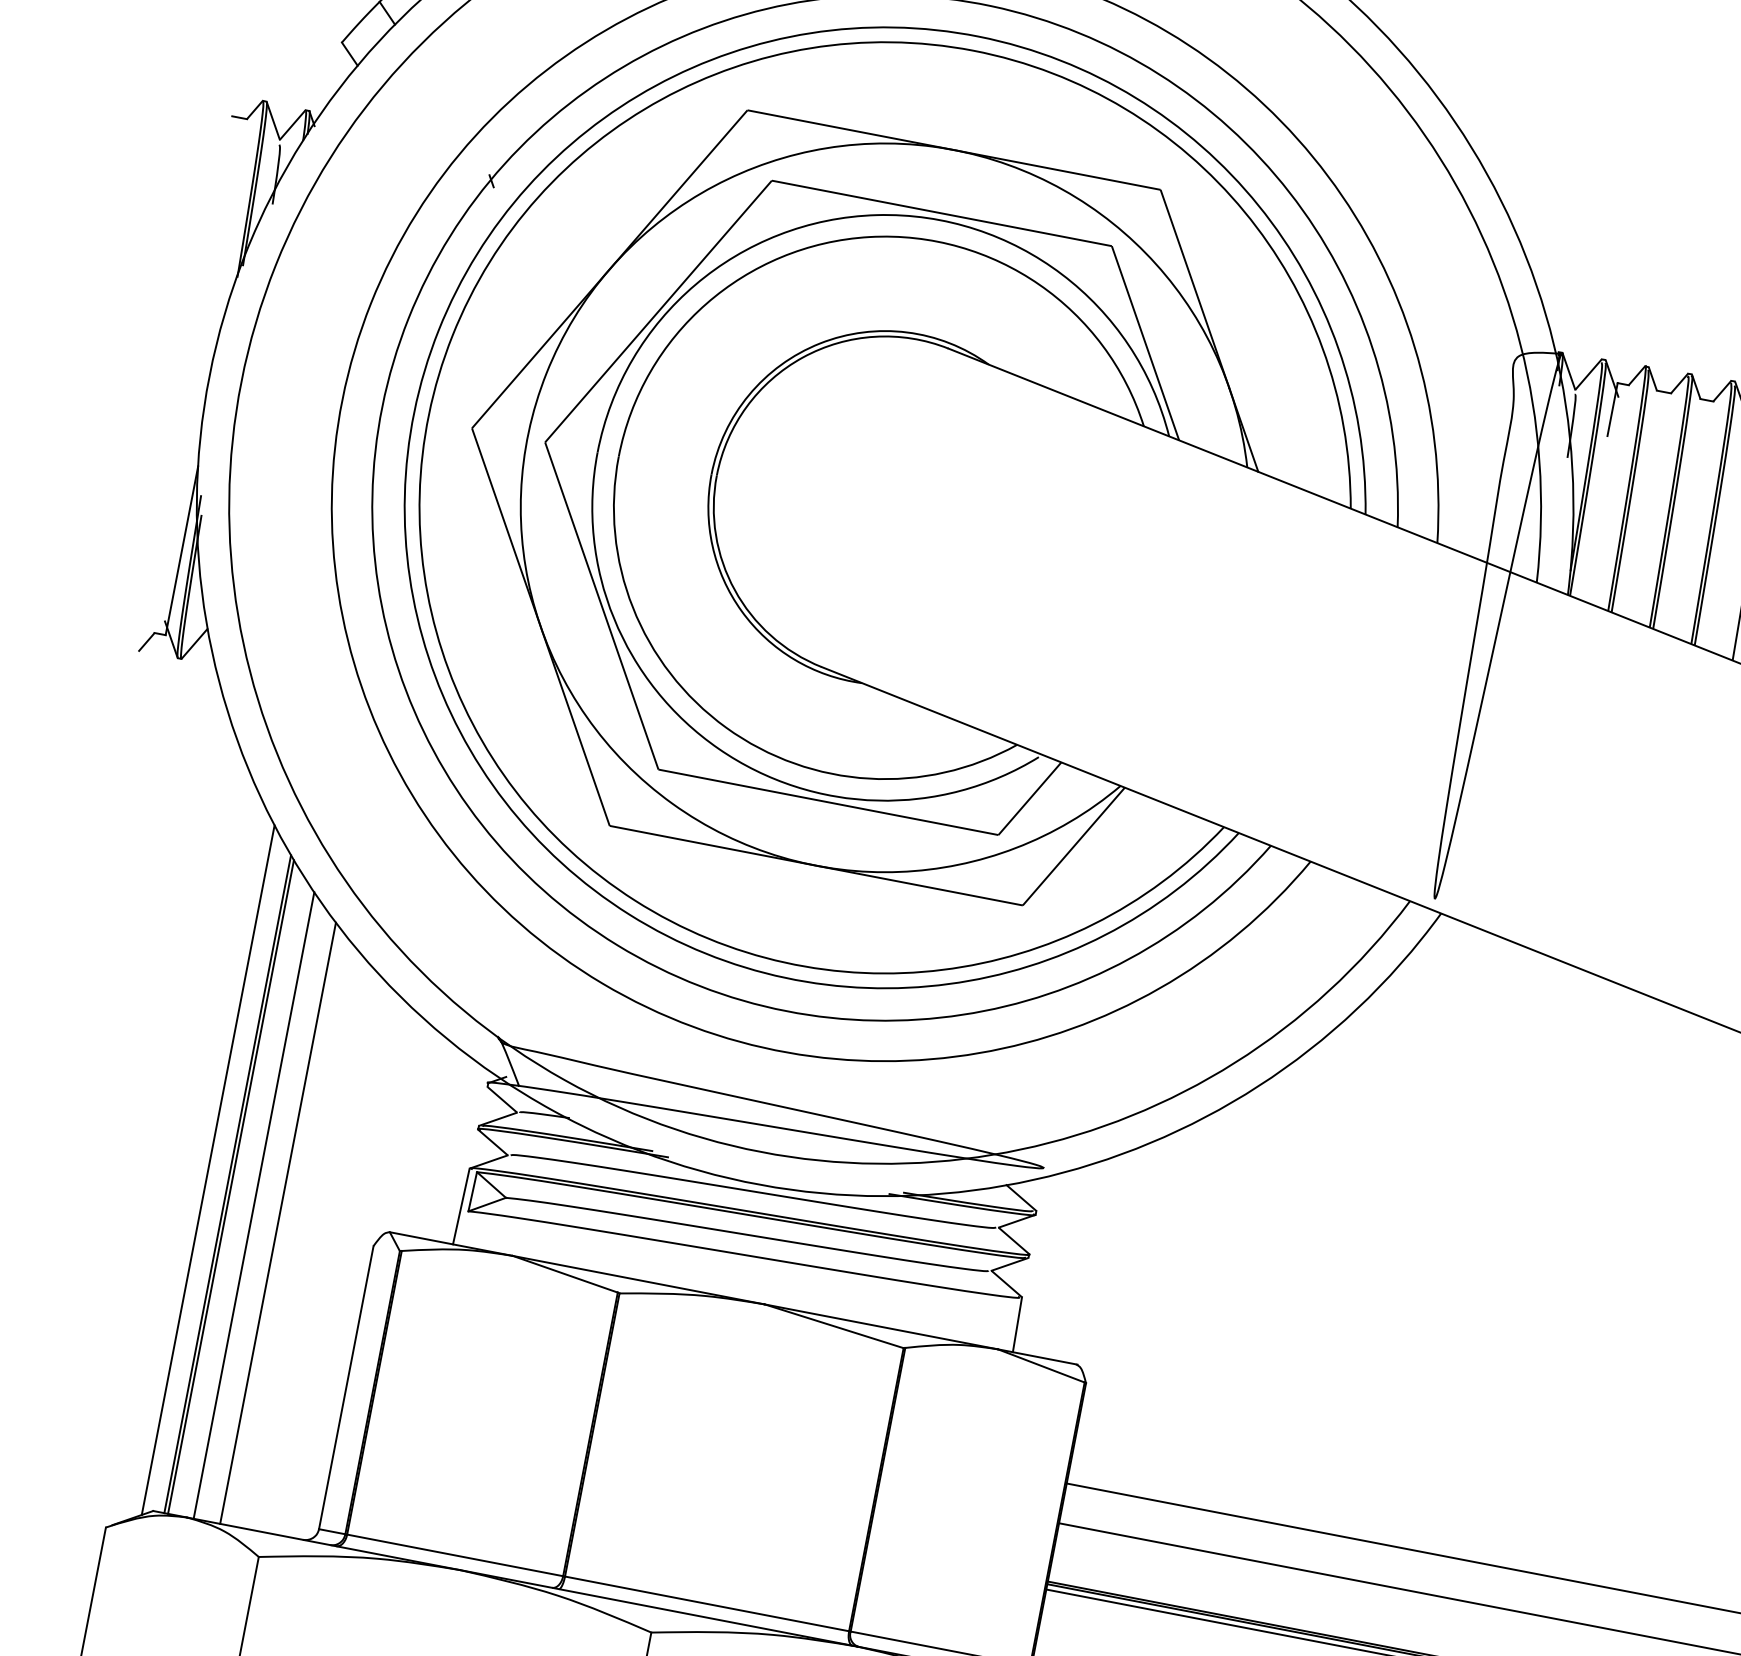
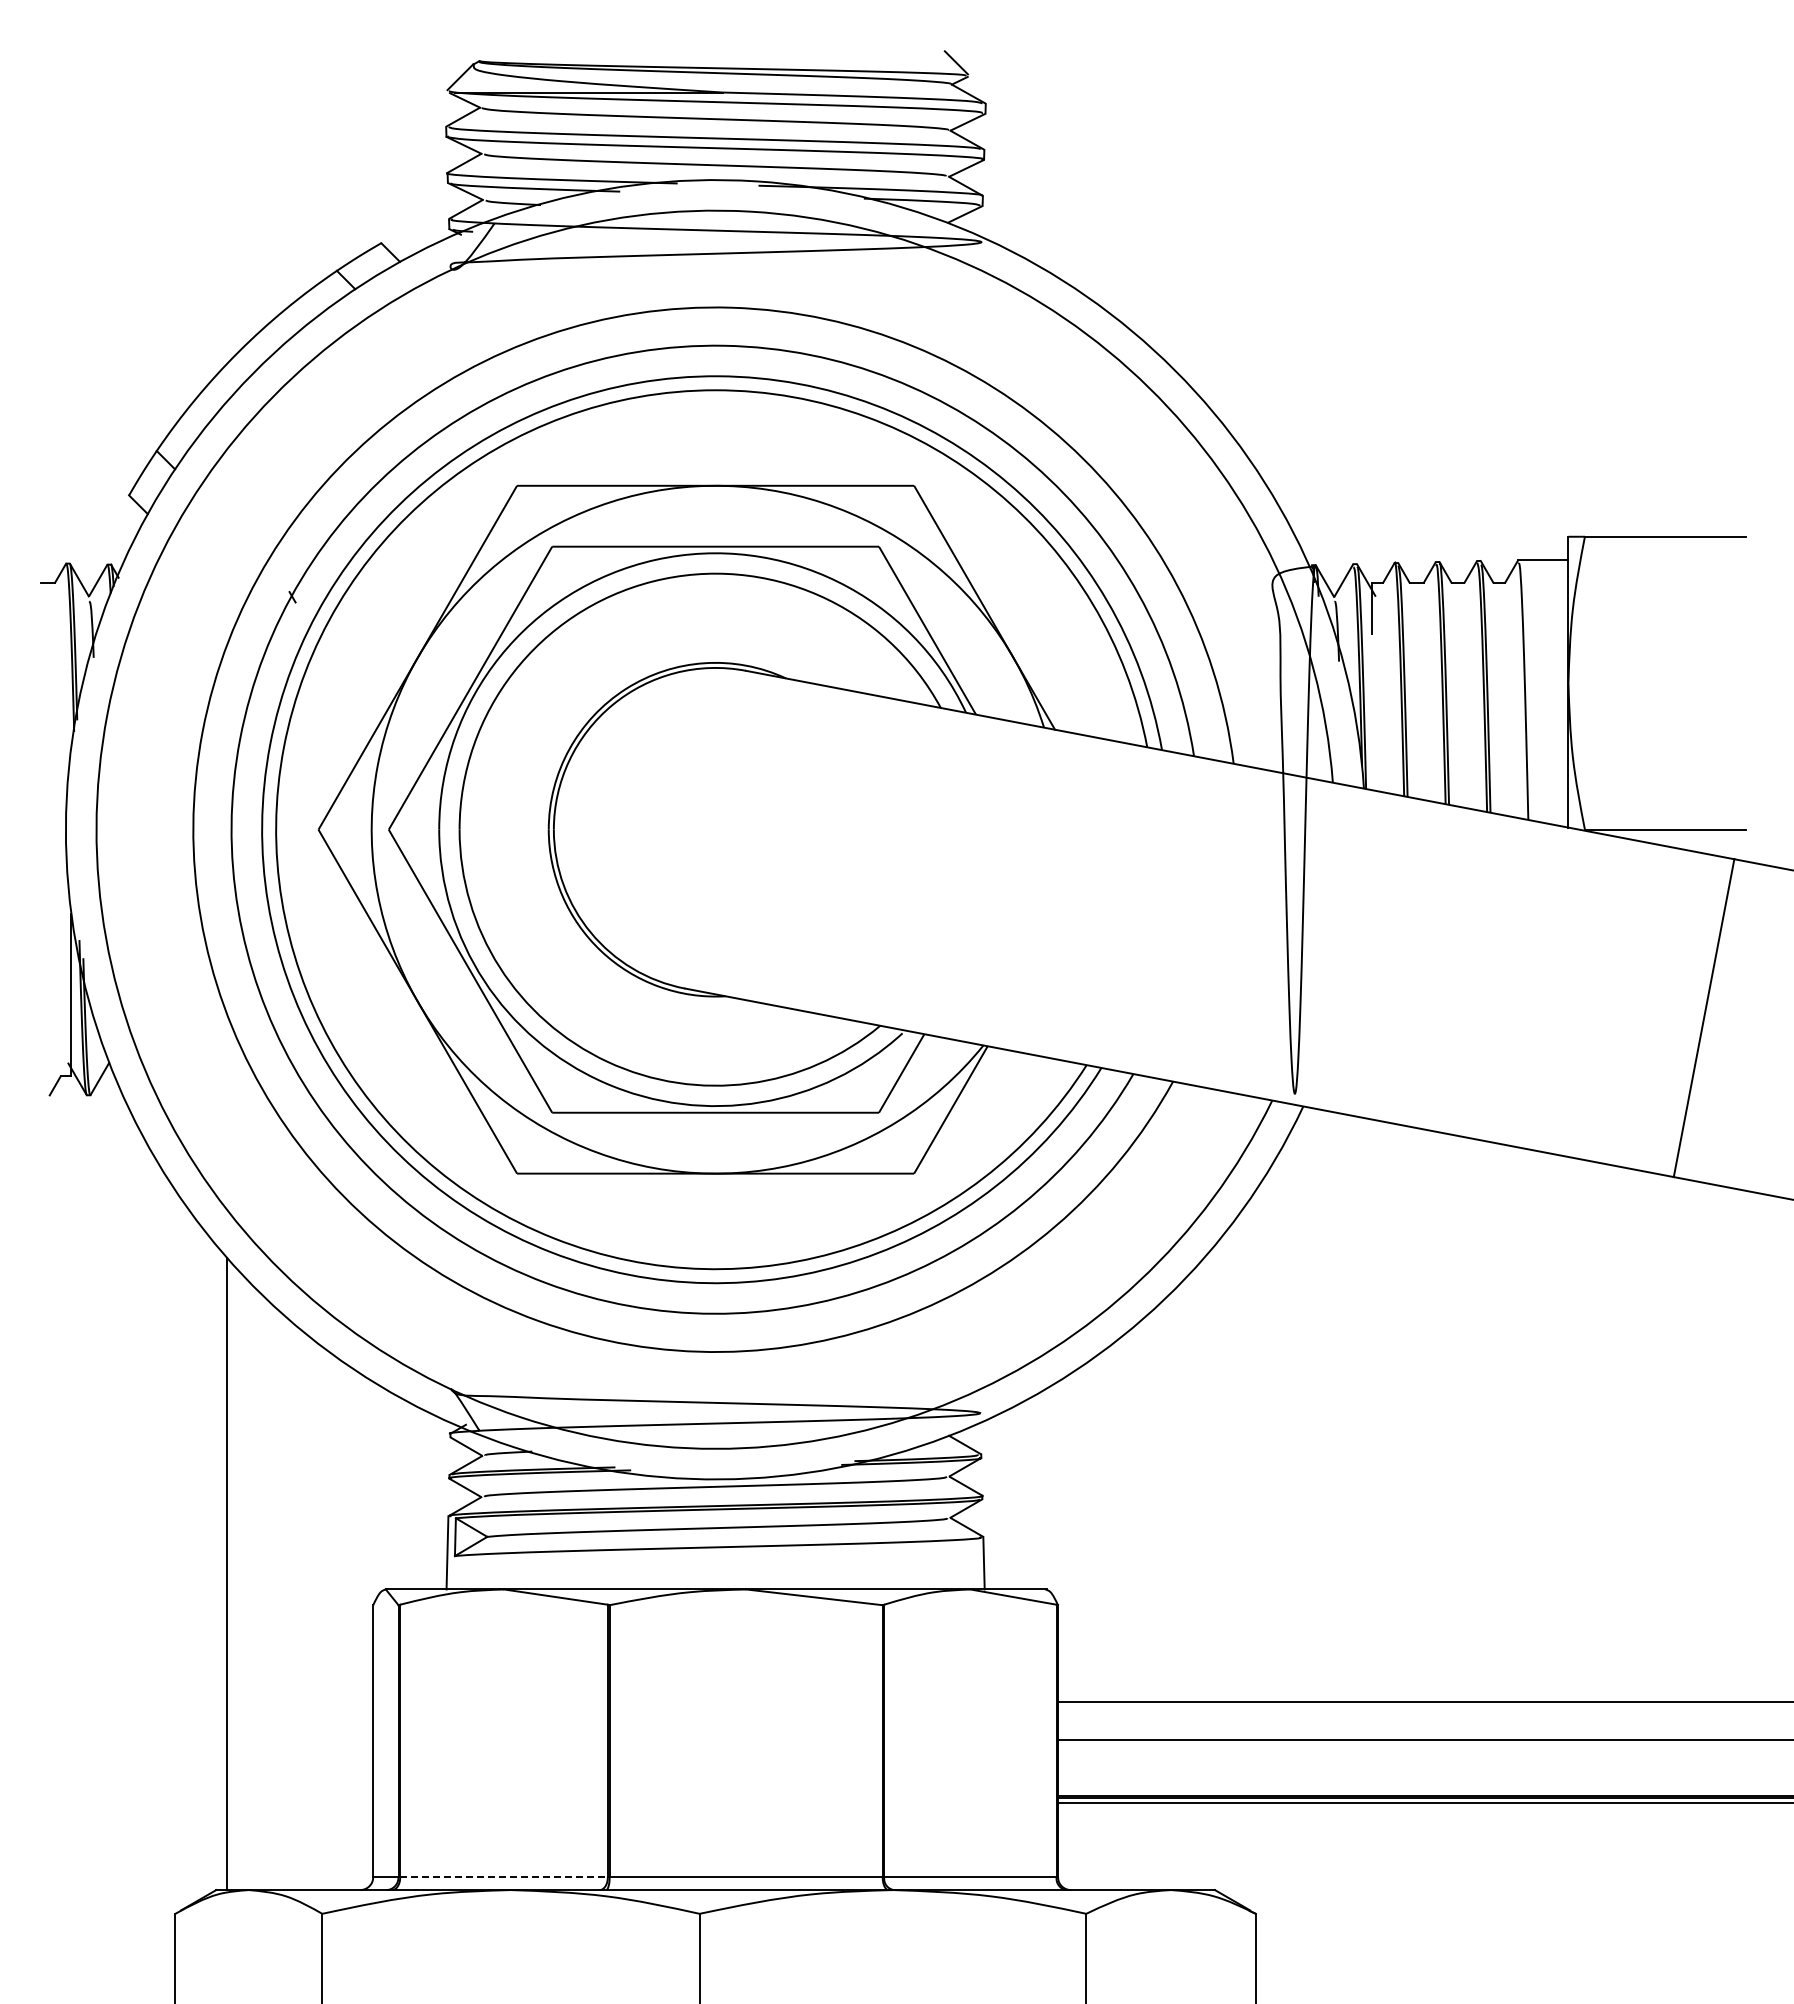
line: (208, 1170) -> (206, 1564), removed
line: (231, 1186) -> (230, 1575), removed
line: (254, 1205) -> (255, 1588), removed
line: (277, 1223) -> (280, 1601), removed
line: (455, 1555) -> (504, 1877), solid -> dashed

